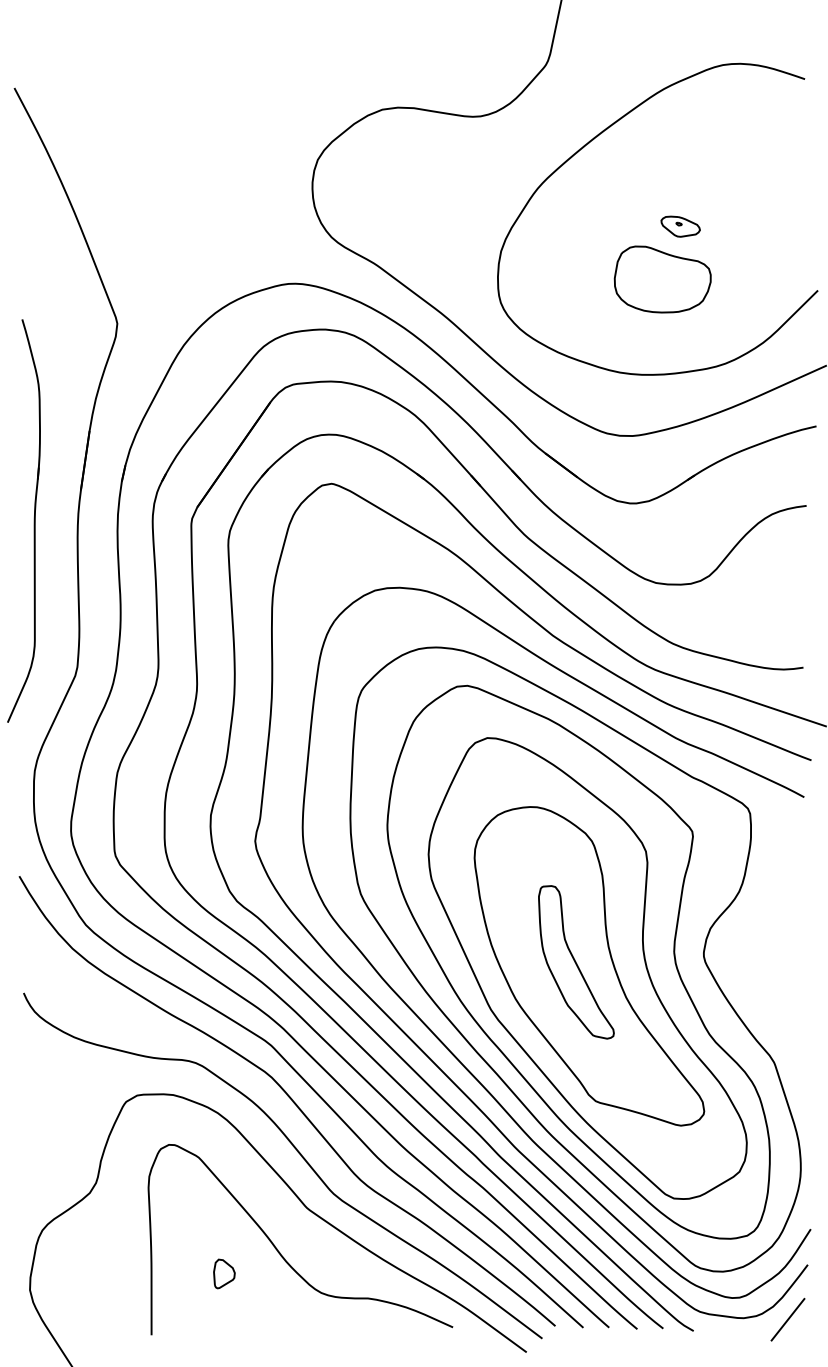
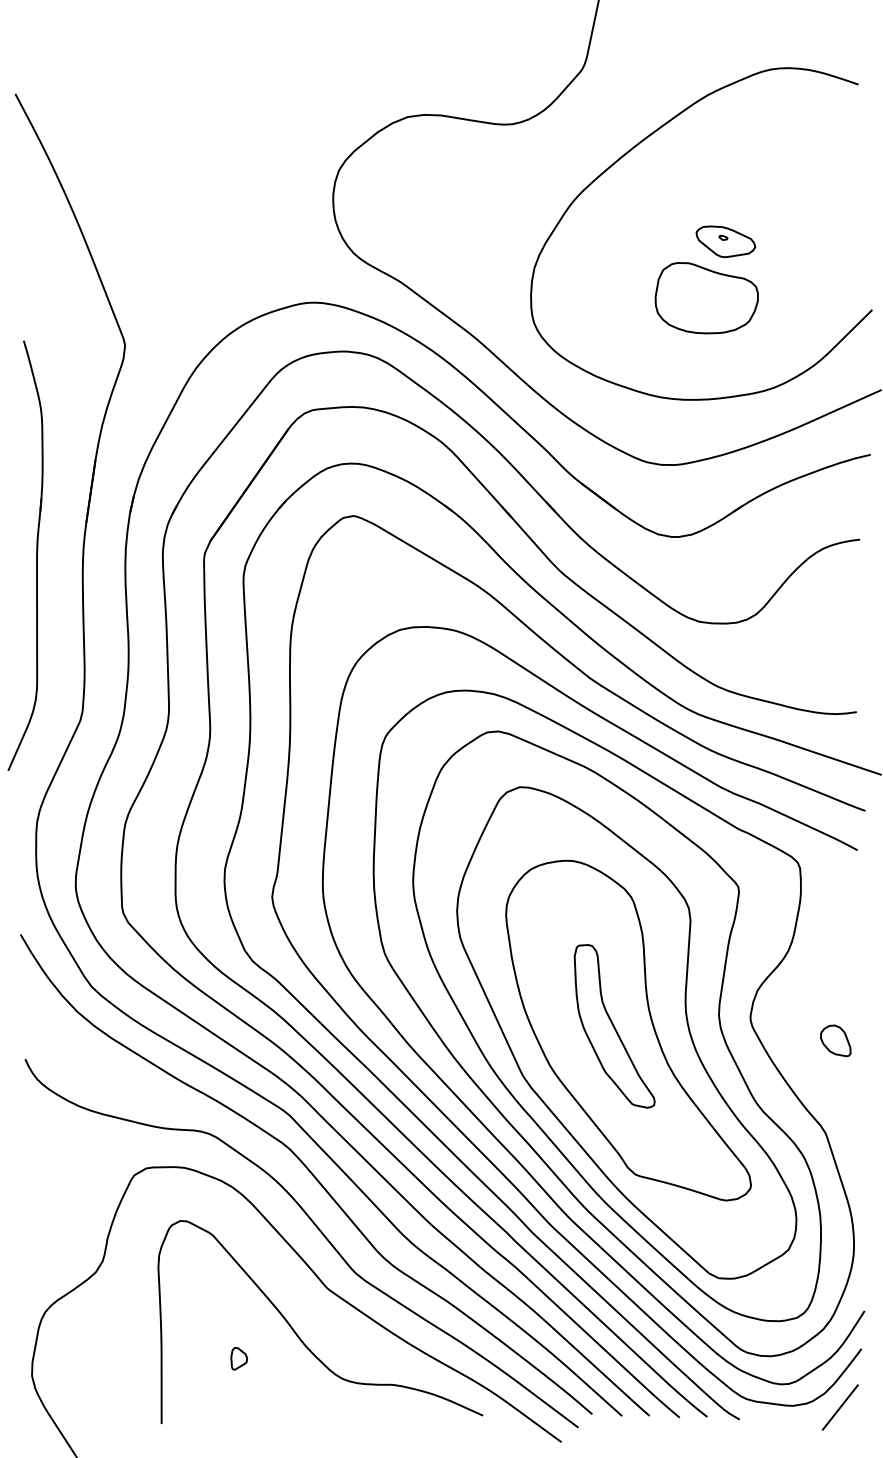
part: (680, 226) -> (725, 241), size x1.43
part: (783, 975) -> (835, 1040), added
part: (223, 1273) -> (238, 1358), size x0.71

